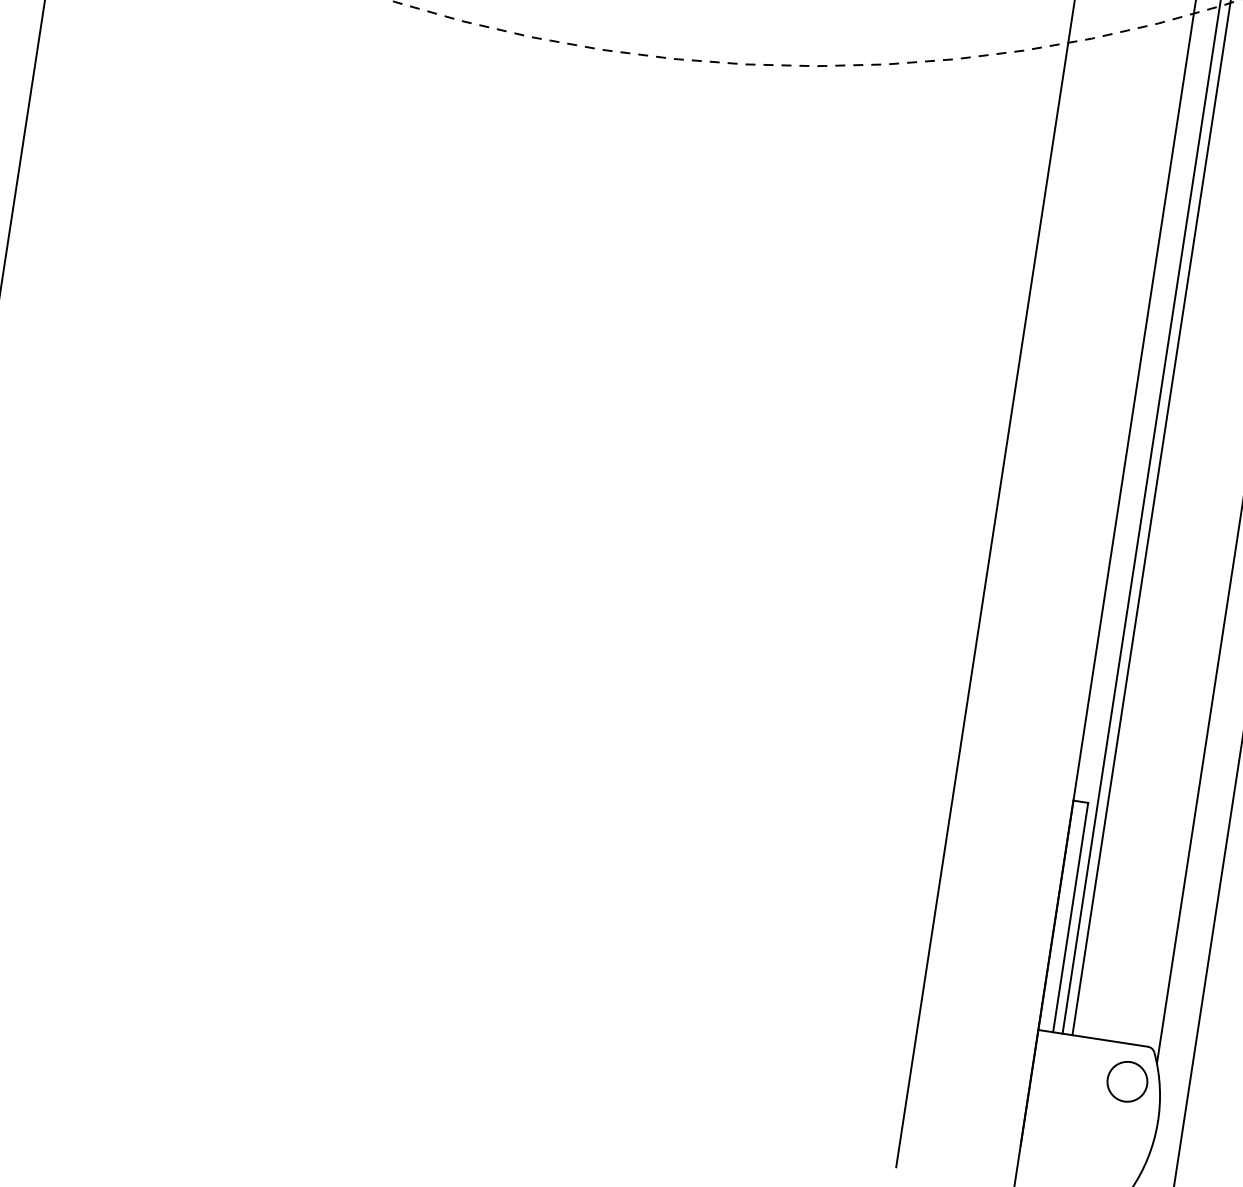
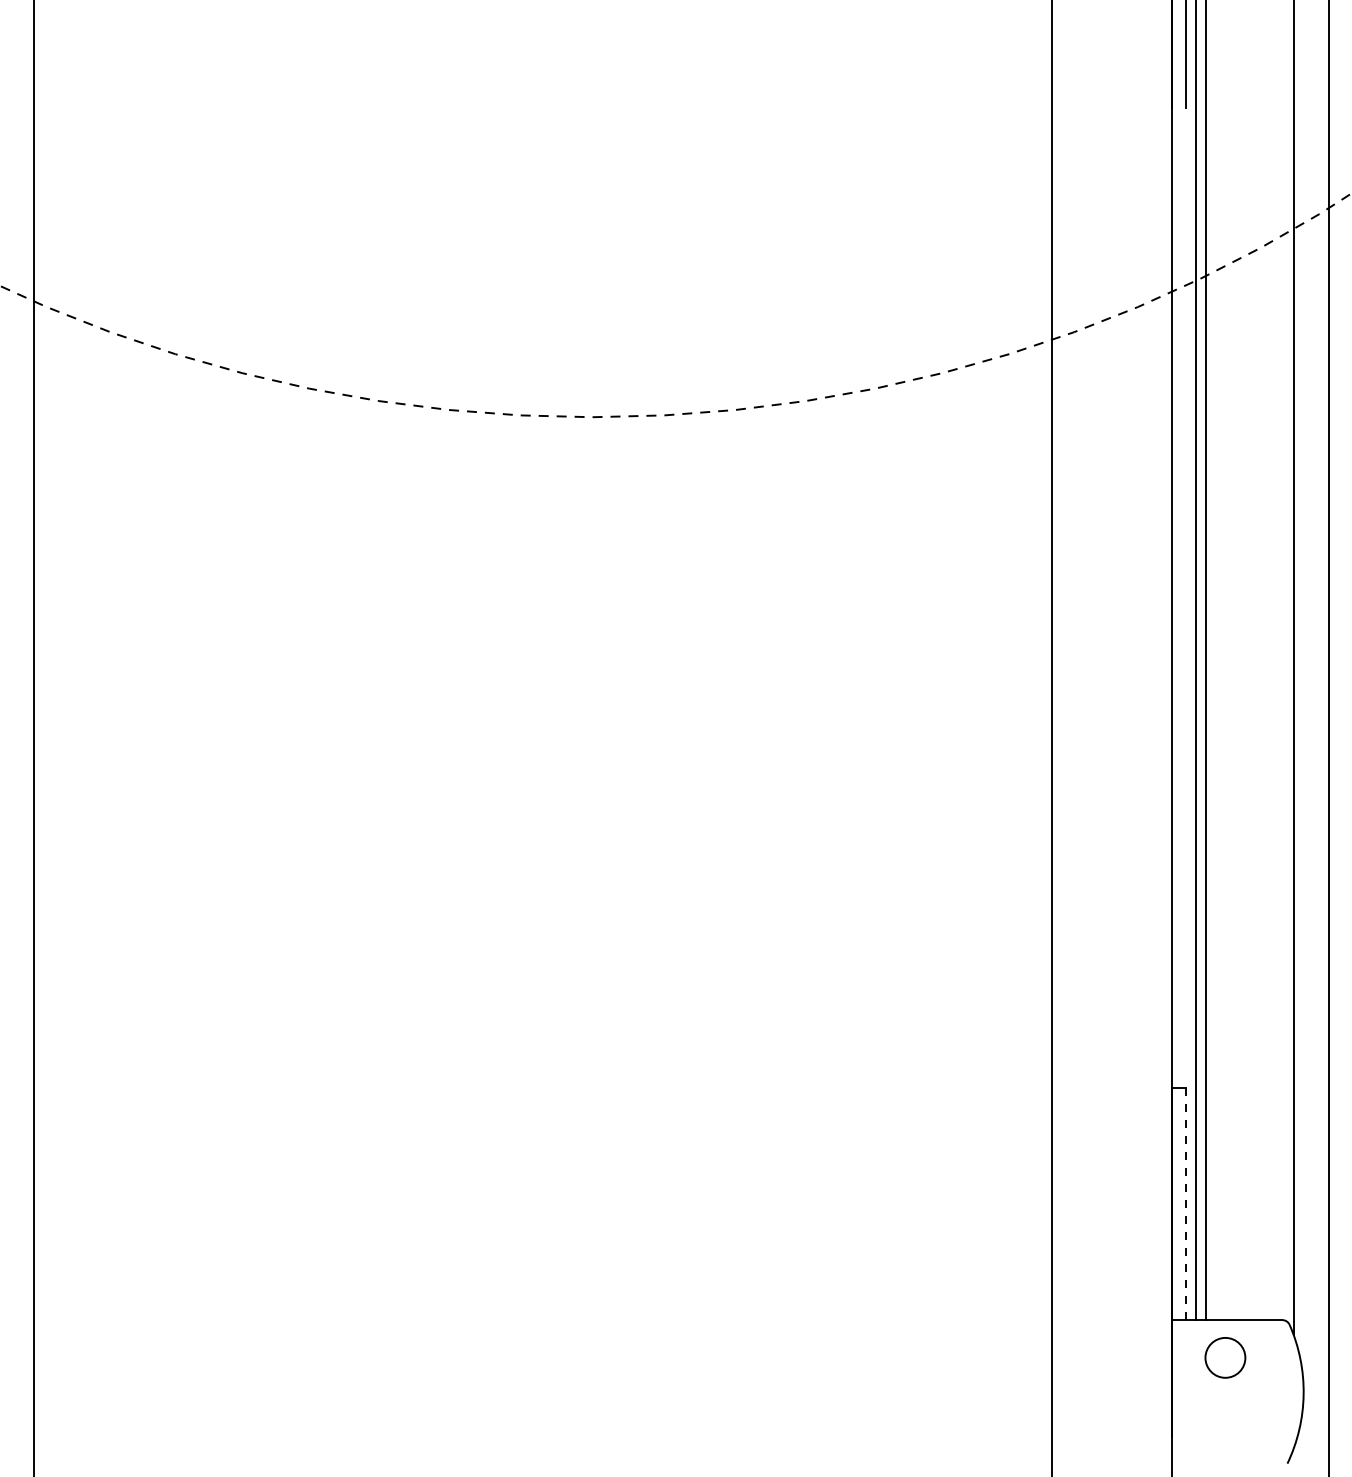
line: (1070, 917) -> (1186, 1204), solid -> dashed
circle: (1127, 1081) -> (1225, 1357), moved

